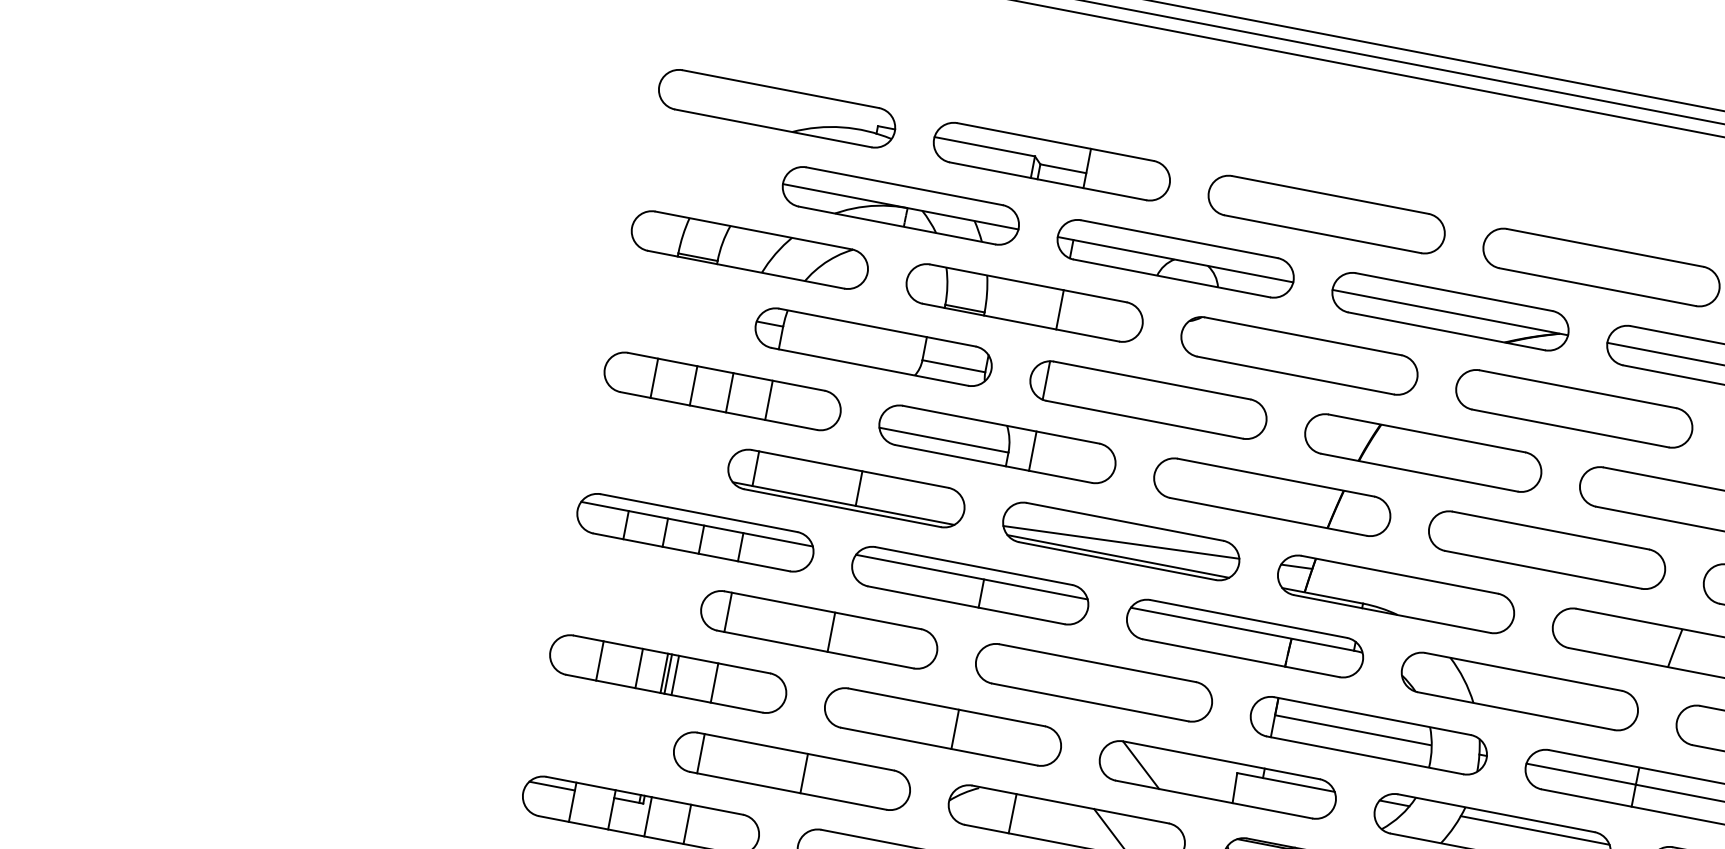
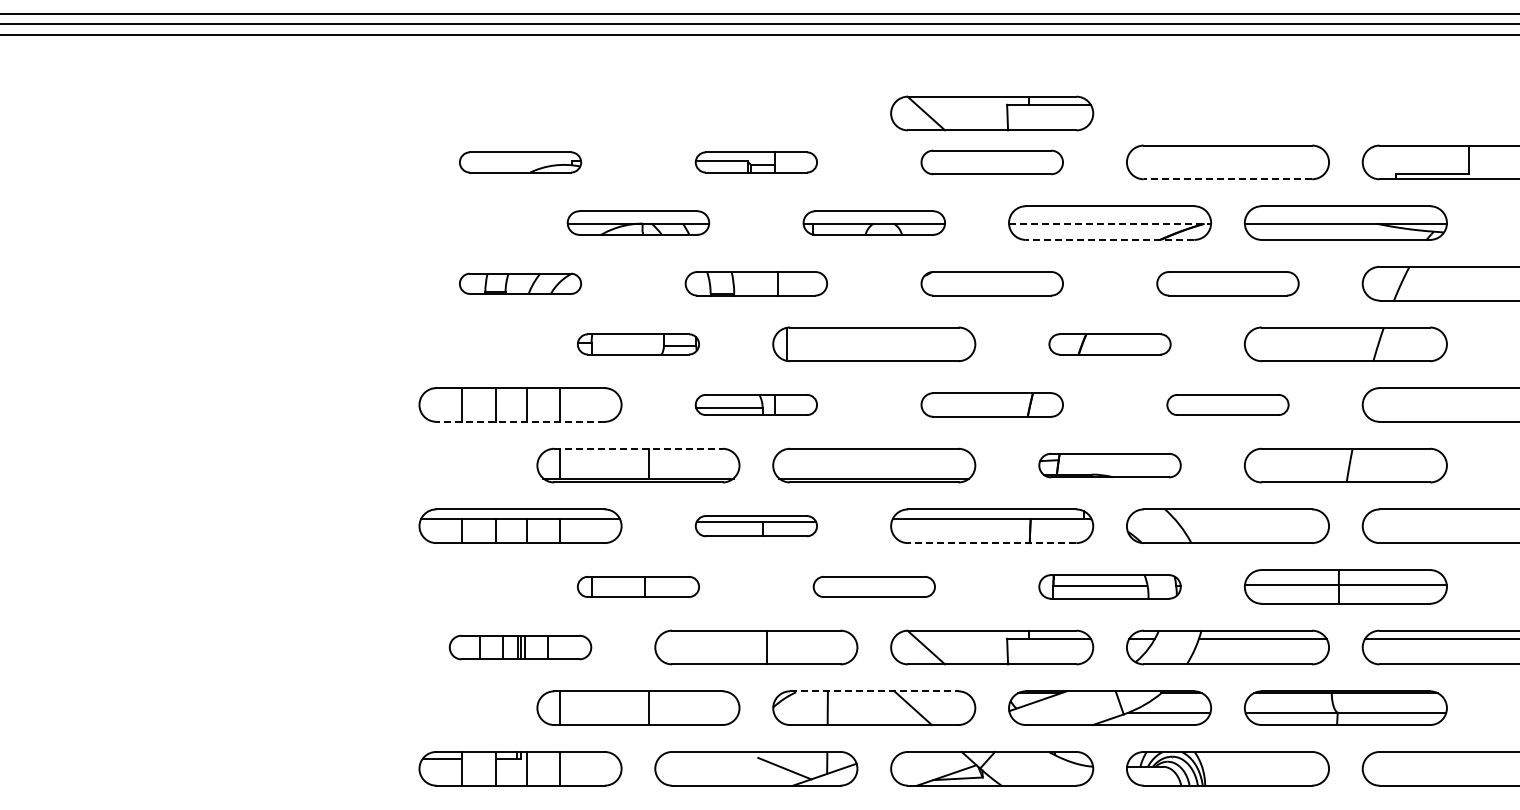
part: (777, 108) -> (520, 162), size x0.6
part: (1338, 157) -> (992, 113), added
part: (1052, 161) -> (756, 162), size x0.6
part: (901, 205) -> (638, 222), size x0.7
part: (1327, 214) -> (992, 162), size x0.7
part: (749, 249) -> (520, 283), size x0.6
part: (1176, 258) -> (874, 222), size x0.7
line: (1597, 287) -> (1227, 179), solid -> dashed
part: (1024, 302) -> (756, 283), size x0.7
line: (1450, 312) -> (1110, 223), solid -> dashed
line: (1446, 330) -> (1109, 239), solid -> dashed
part: (873, 347) -> (638, 344), size x0.6
part: (1299, 355) -> (992, 283), size x0.7
part: (1573, 408) -> (1227, 283), size x0.7
line: (718, 410) -> (520, 421), solid -> dashed
part: (997, 443) -> (756, 404), size x0.6
part: (1422, 453) -> (1109, 344), size x0.6
line: (850, 468) -> (638, 448), solid -> dashed
part: (1272, 496) -> (992, 404), size x0.7
line: (1121, 542) -> (874, 466), removed
part: (1546, 549) -> (1227, 404), size x0.6
part: (970, 584) -> (756, 525), size x0.6
part: (1395, 594) -> (1109, 465), size x0.7
part: (819, 629) -> (638, 586), size x0.6
line: (1240, 658) -> (991, 543), solid -> dashed
part: (668, 674) -> (520, 647), size x0.7
part: (1094, 682) -> (874, 586), size x0.6
part: (1368, 735) -> (1109, 586), size x0.7
line: (1070, 804) -> (874, 691), solid -> dashed

